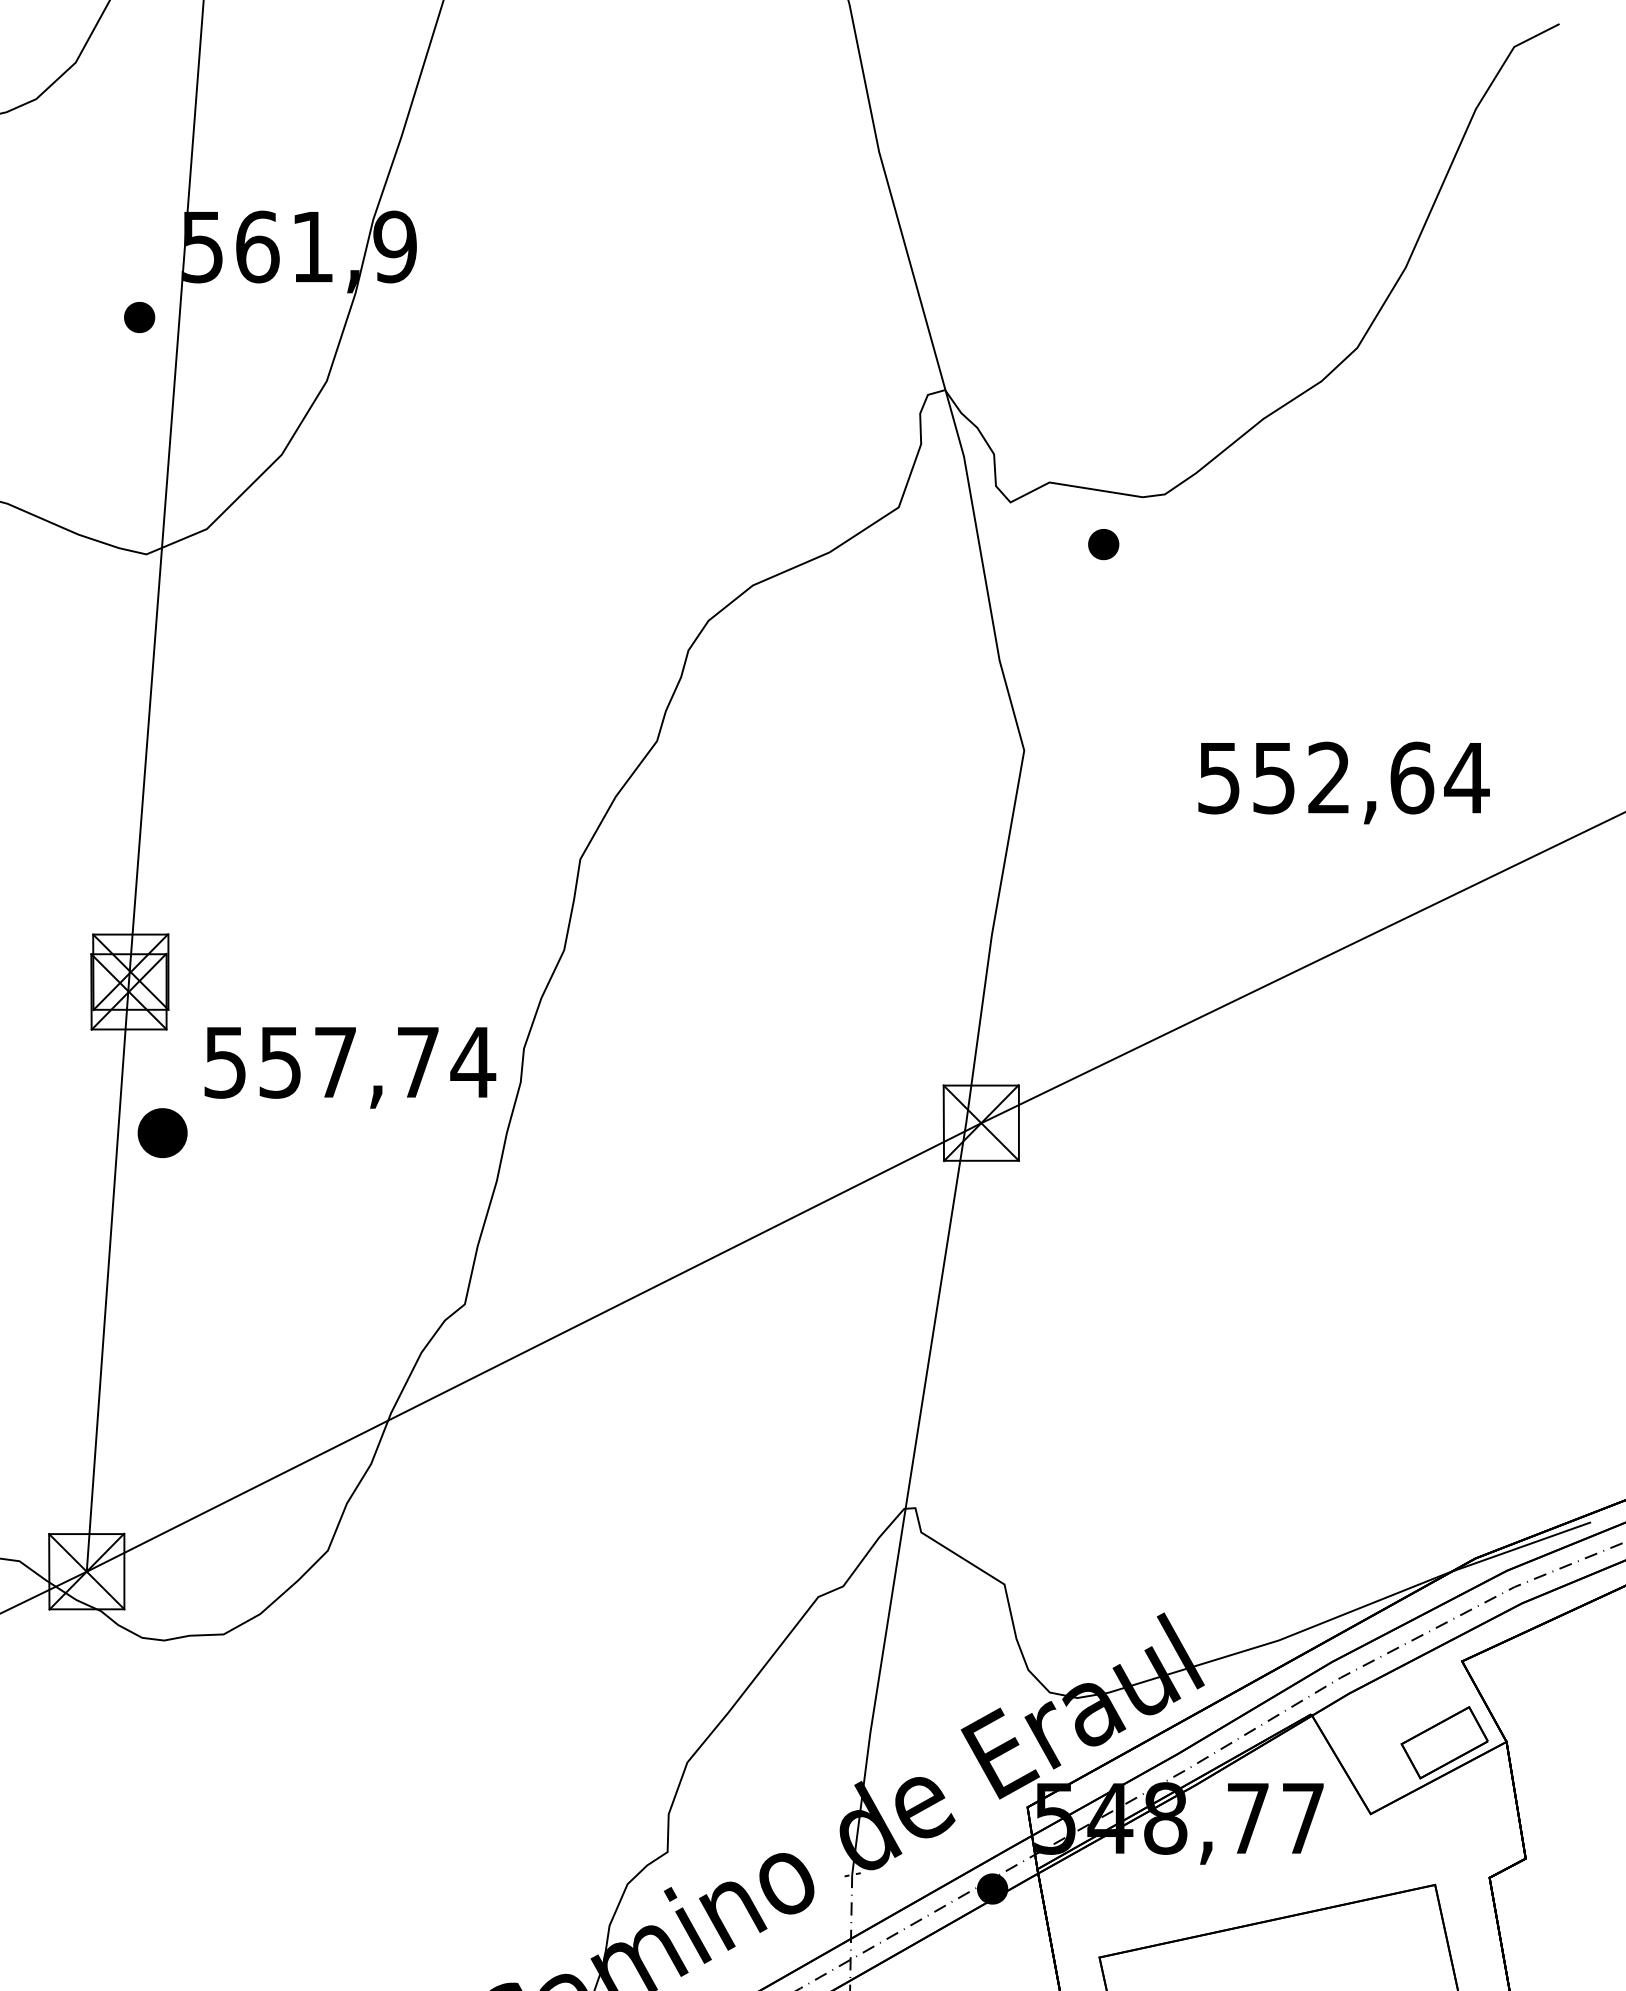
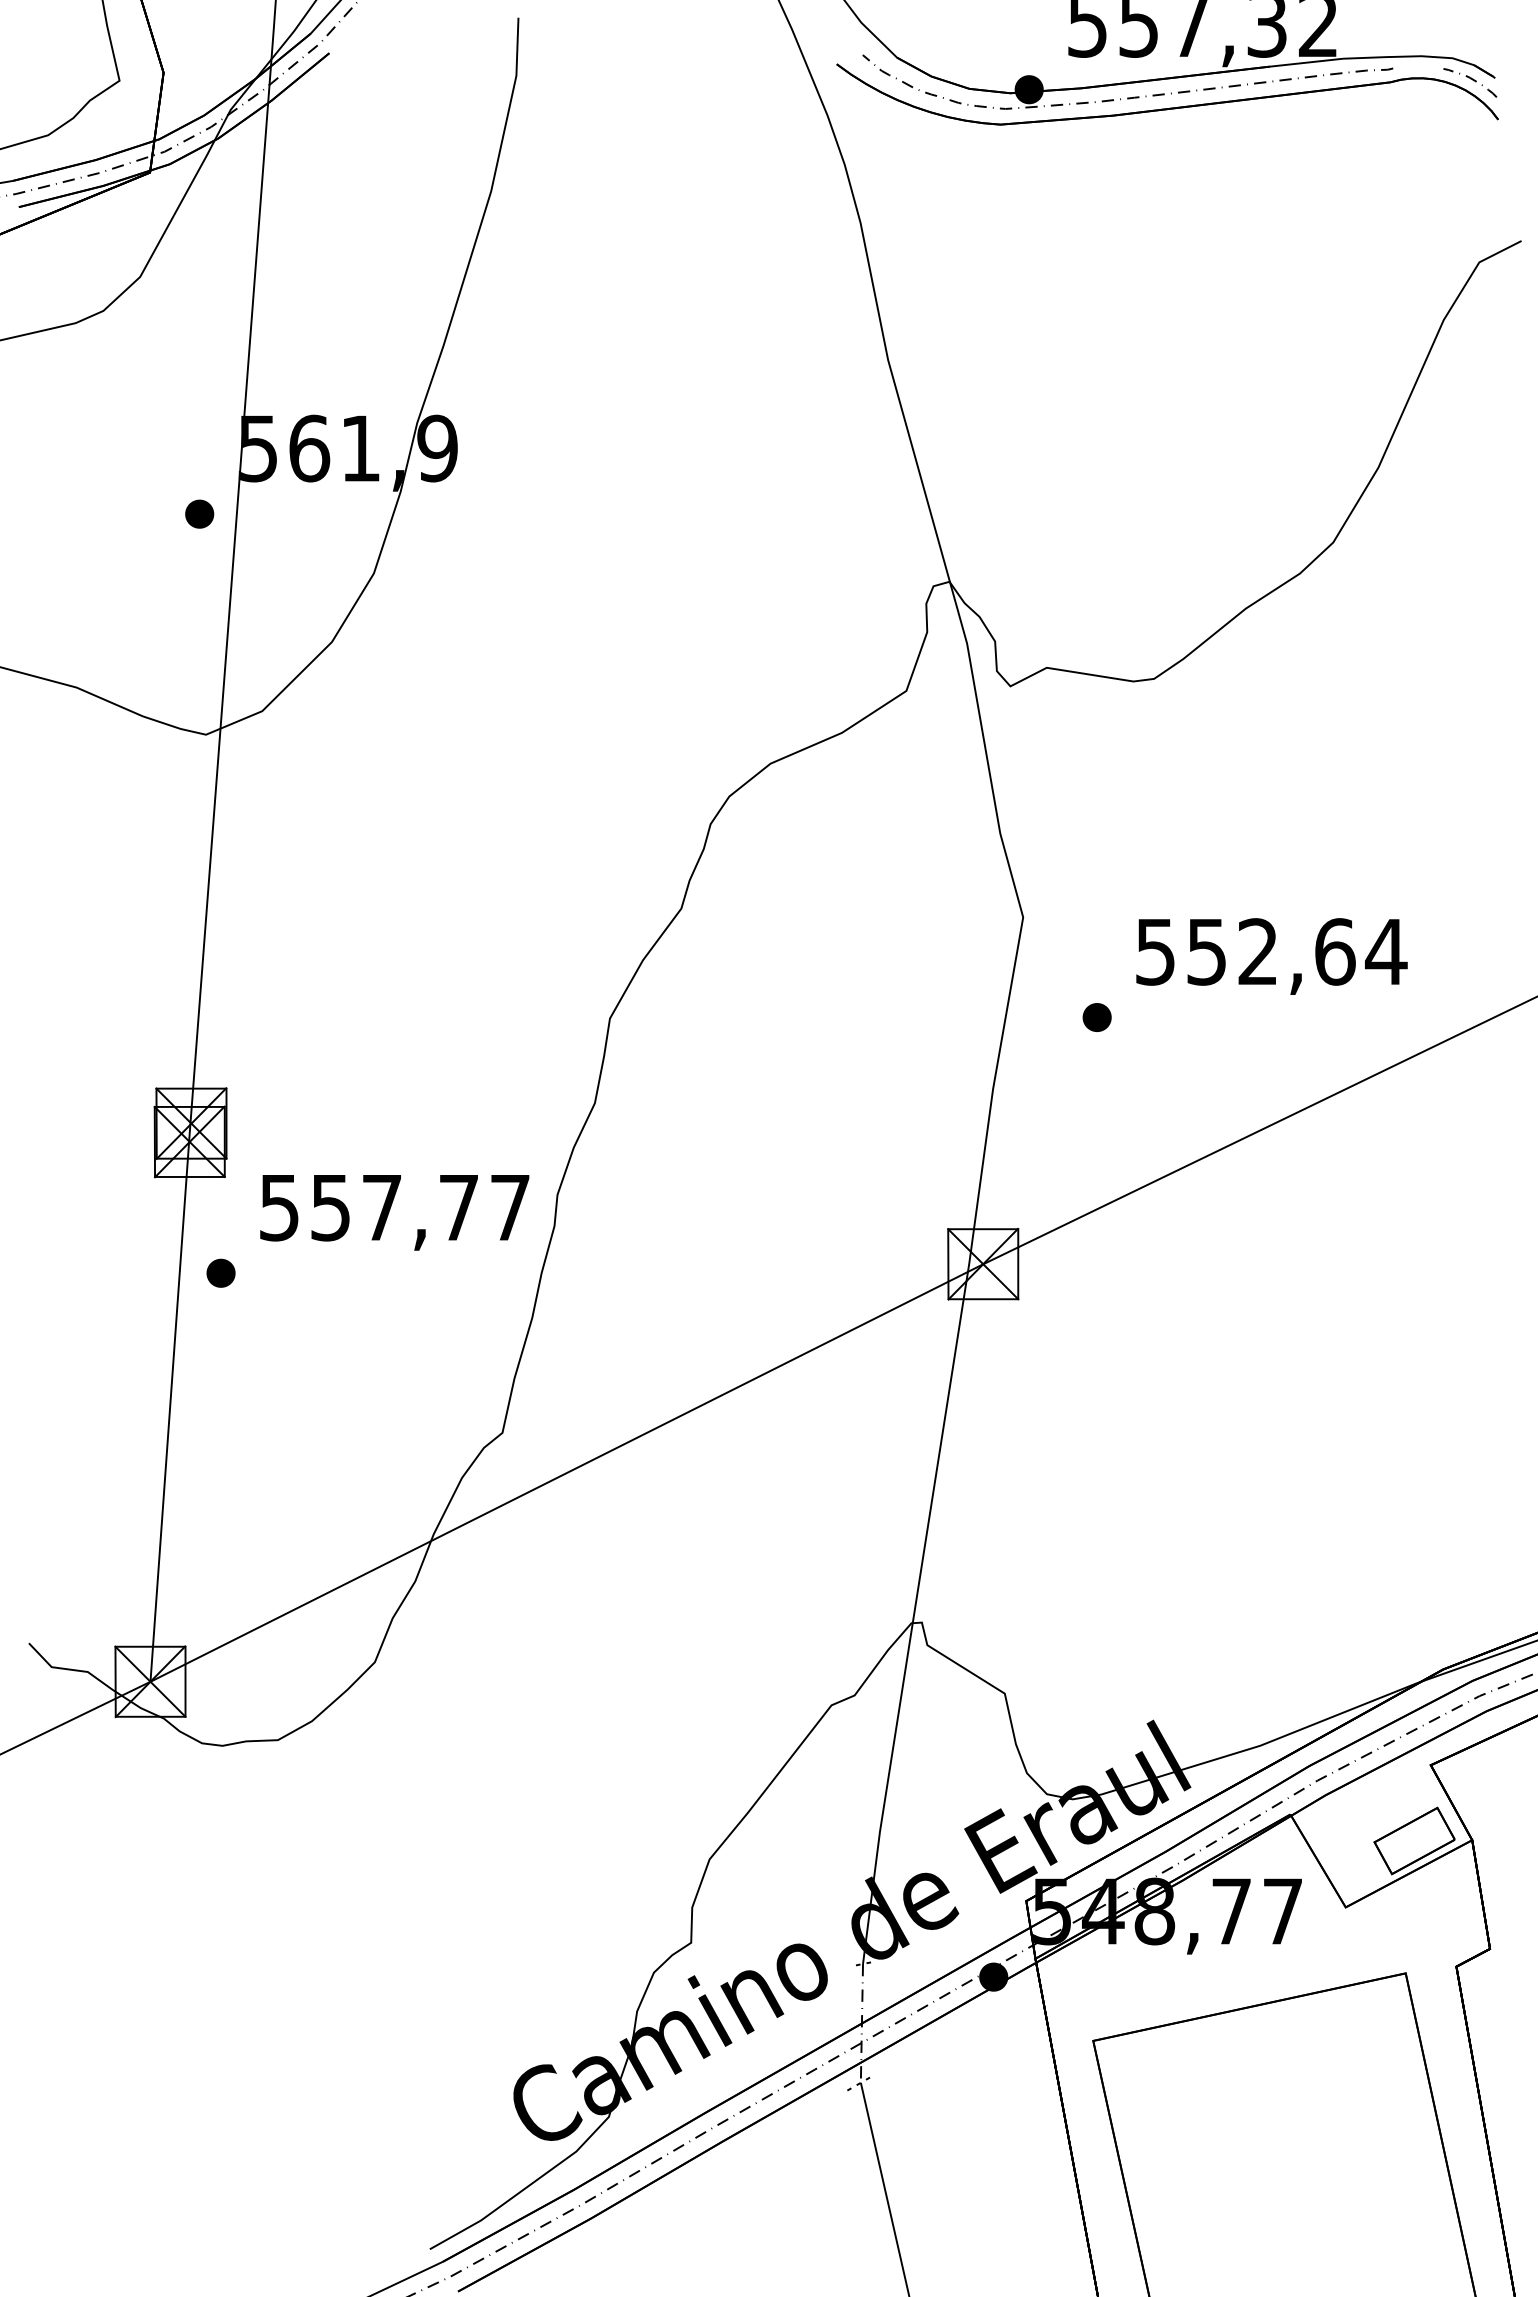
part: (1102, 544) -> (1096, 1017), moved
text: (1343, 782) -> (1271, 956), moved
text: (472, 1062) -> (509, 1207), 557,74 -> 557,77
part: (161, 1132) -> (220, 1272), size x0.62

